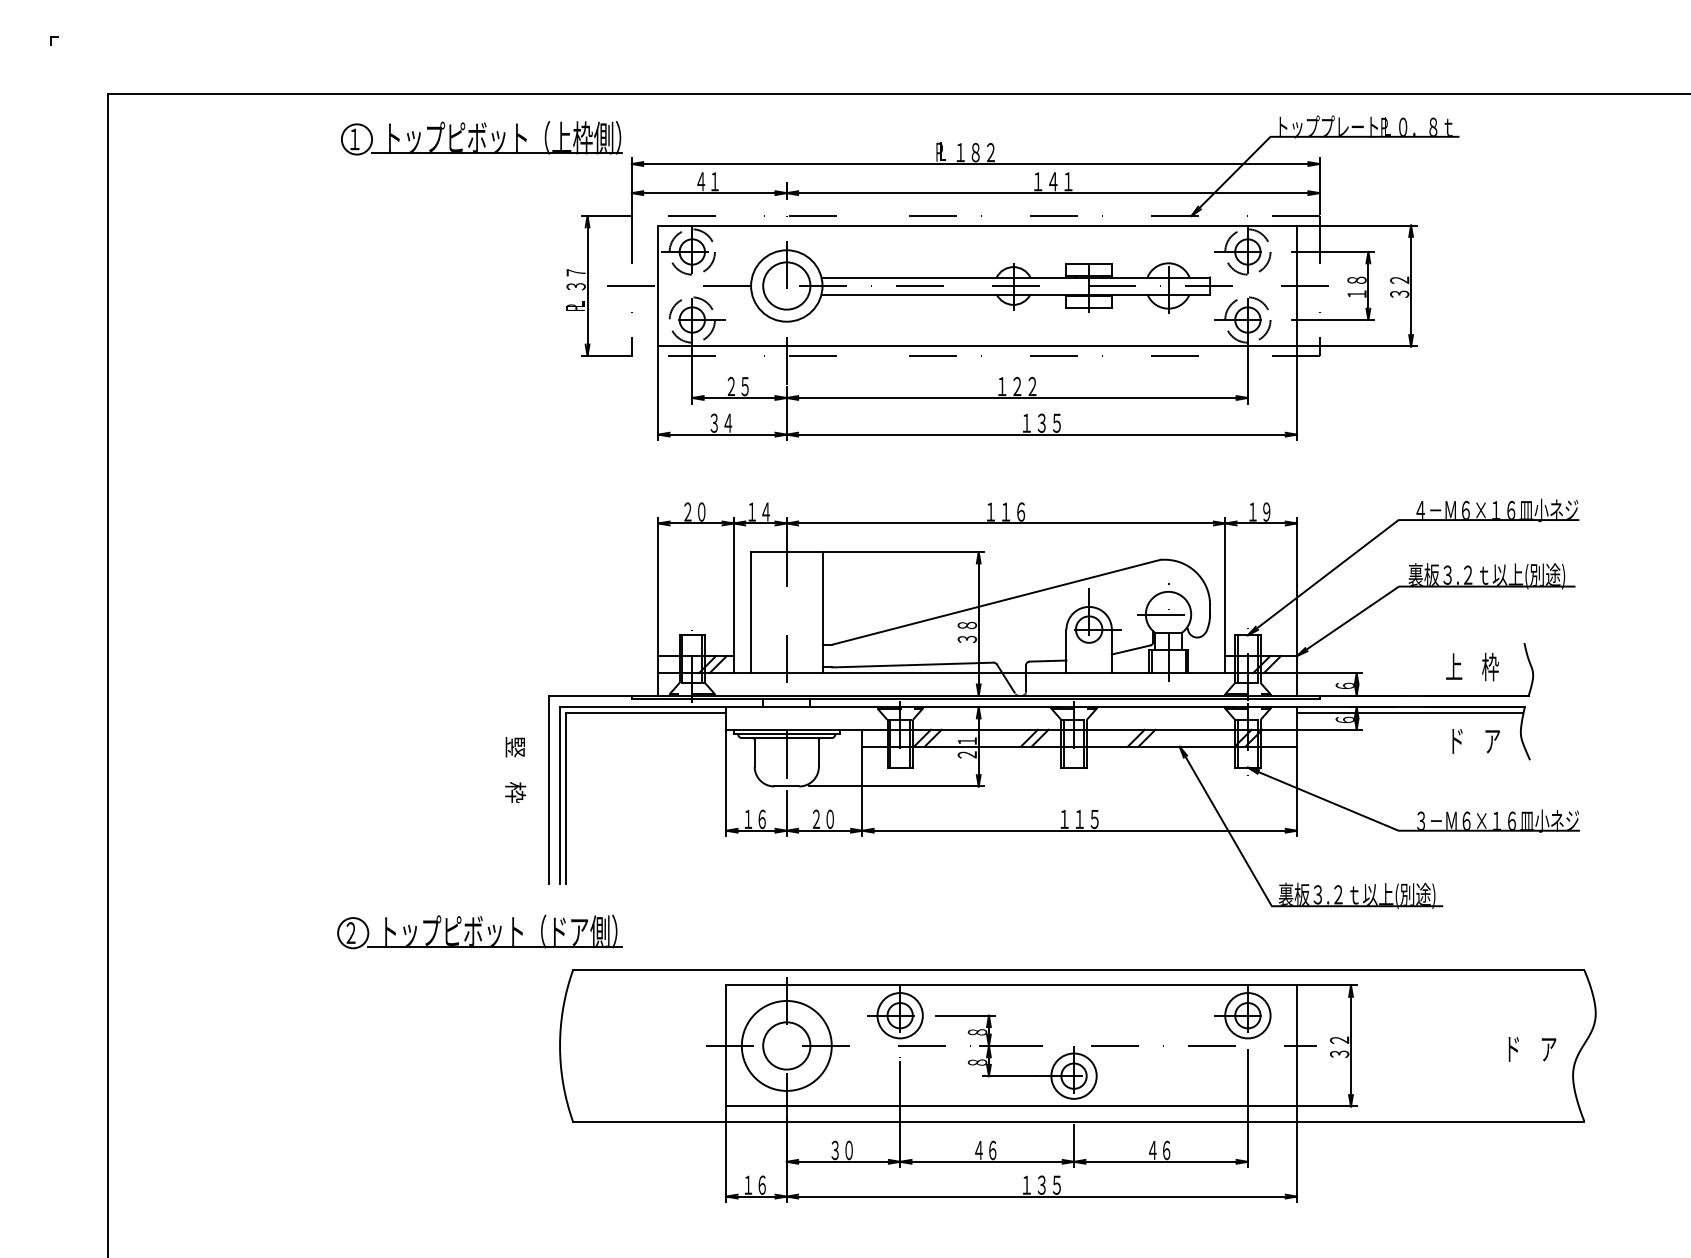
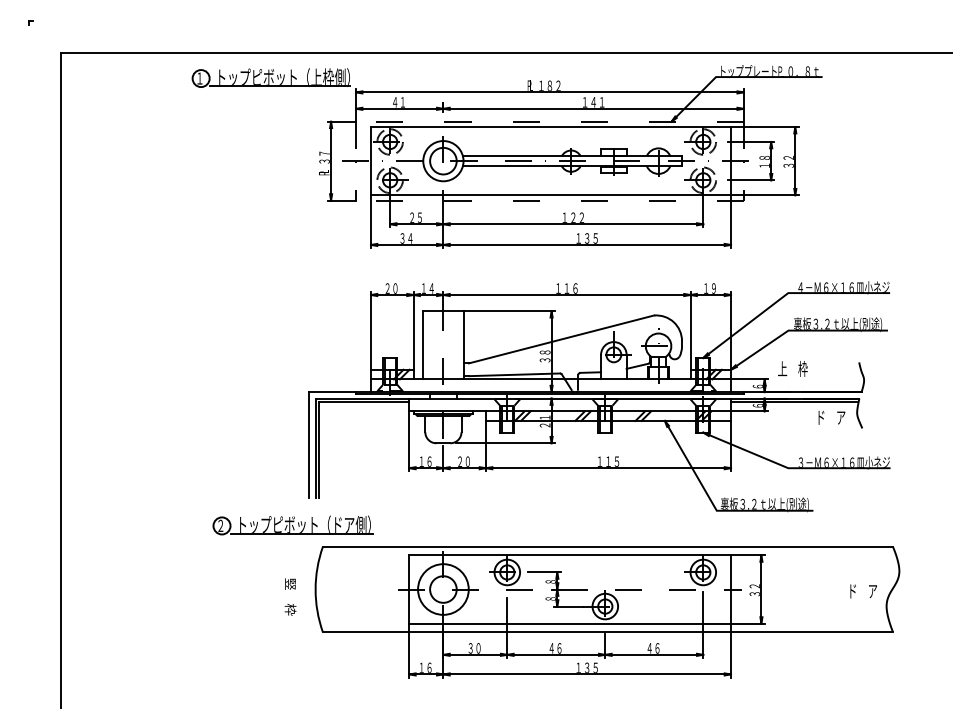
text: (1471, 666) -> (792, 368), moved
text: (515, 769) -> (290, 596), moved
part: (478, 932) -> (292, 525), moved

